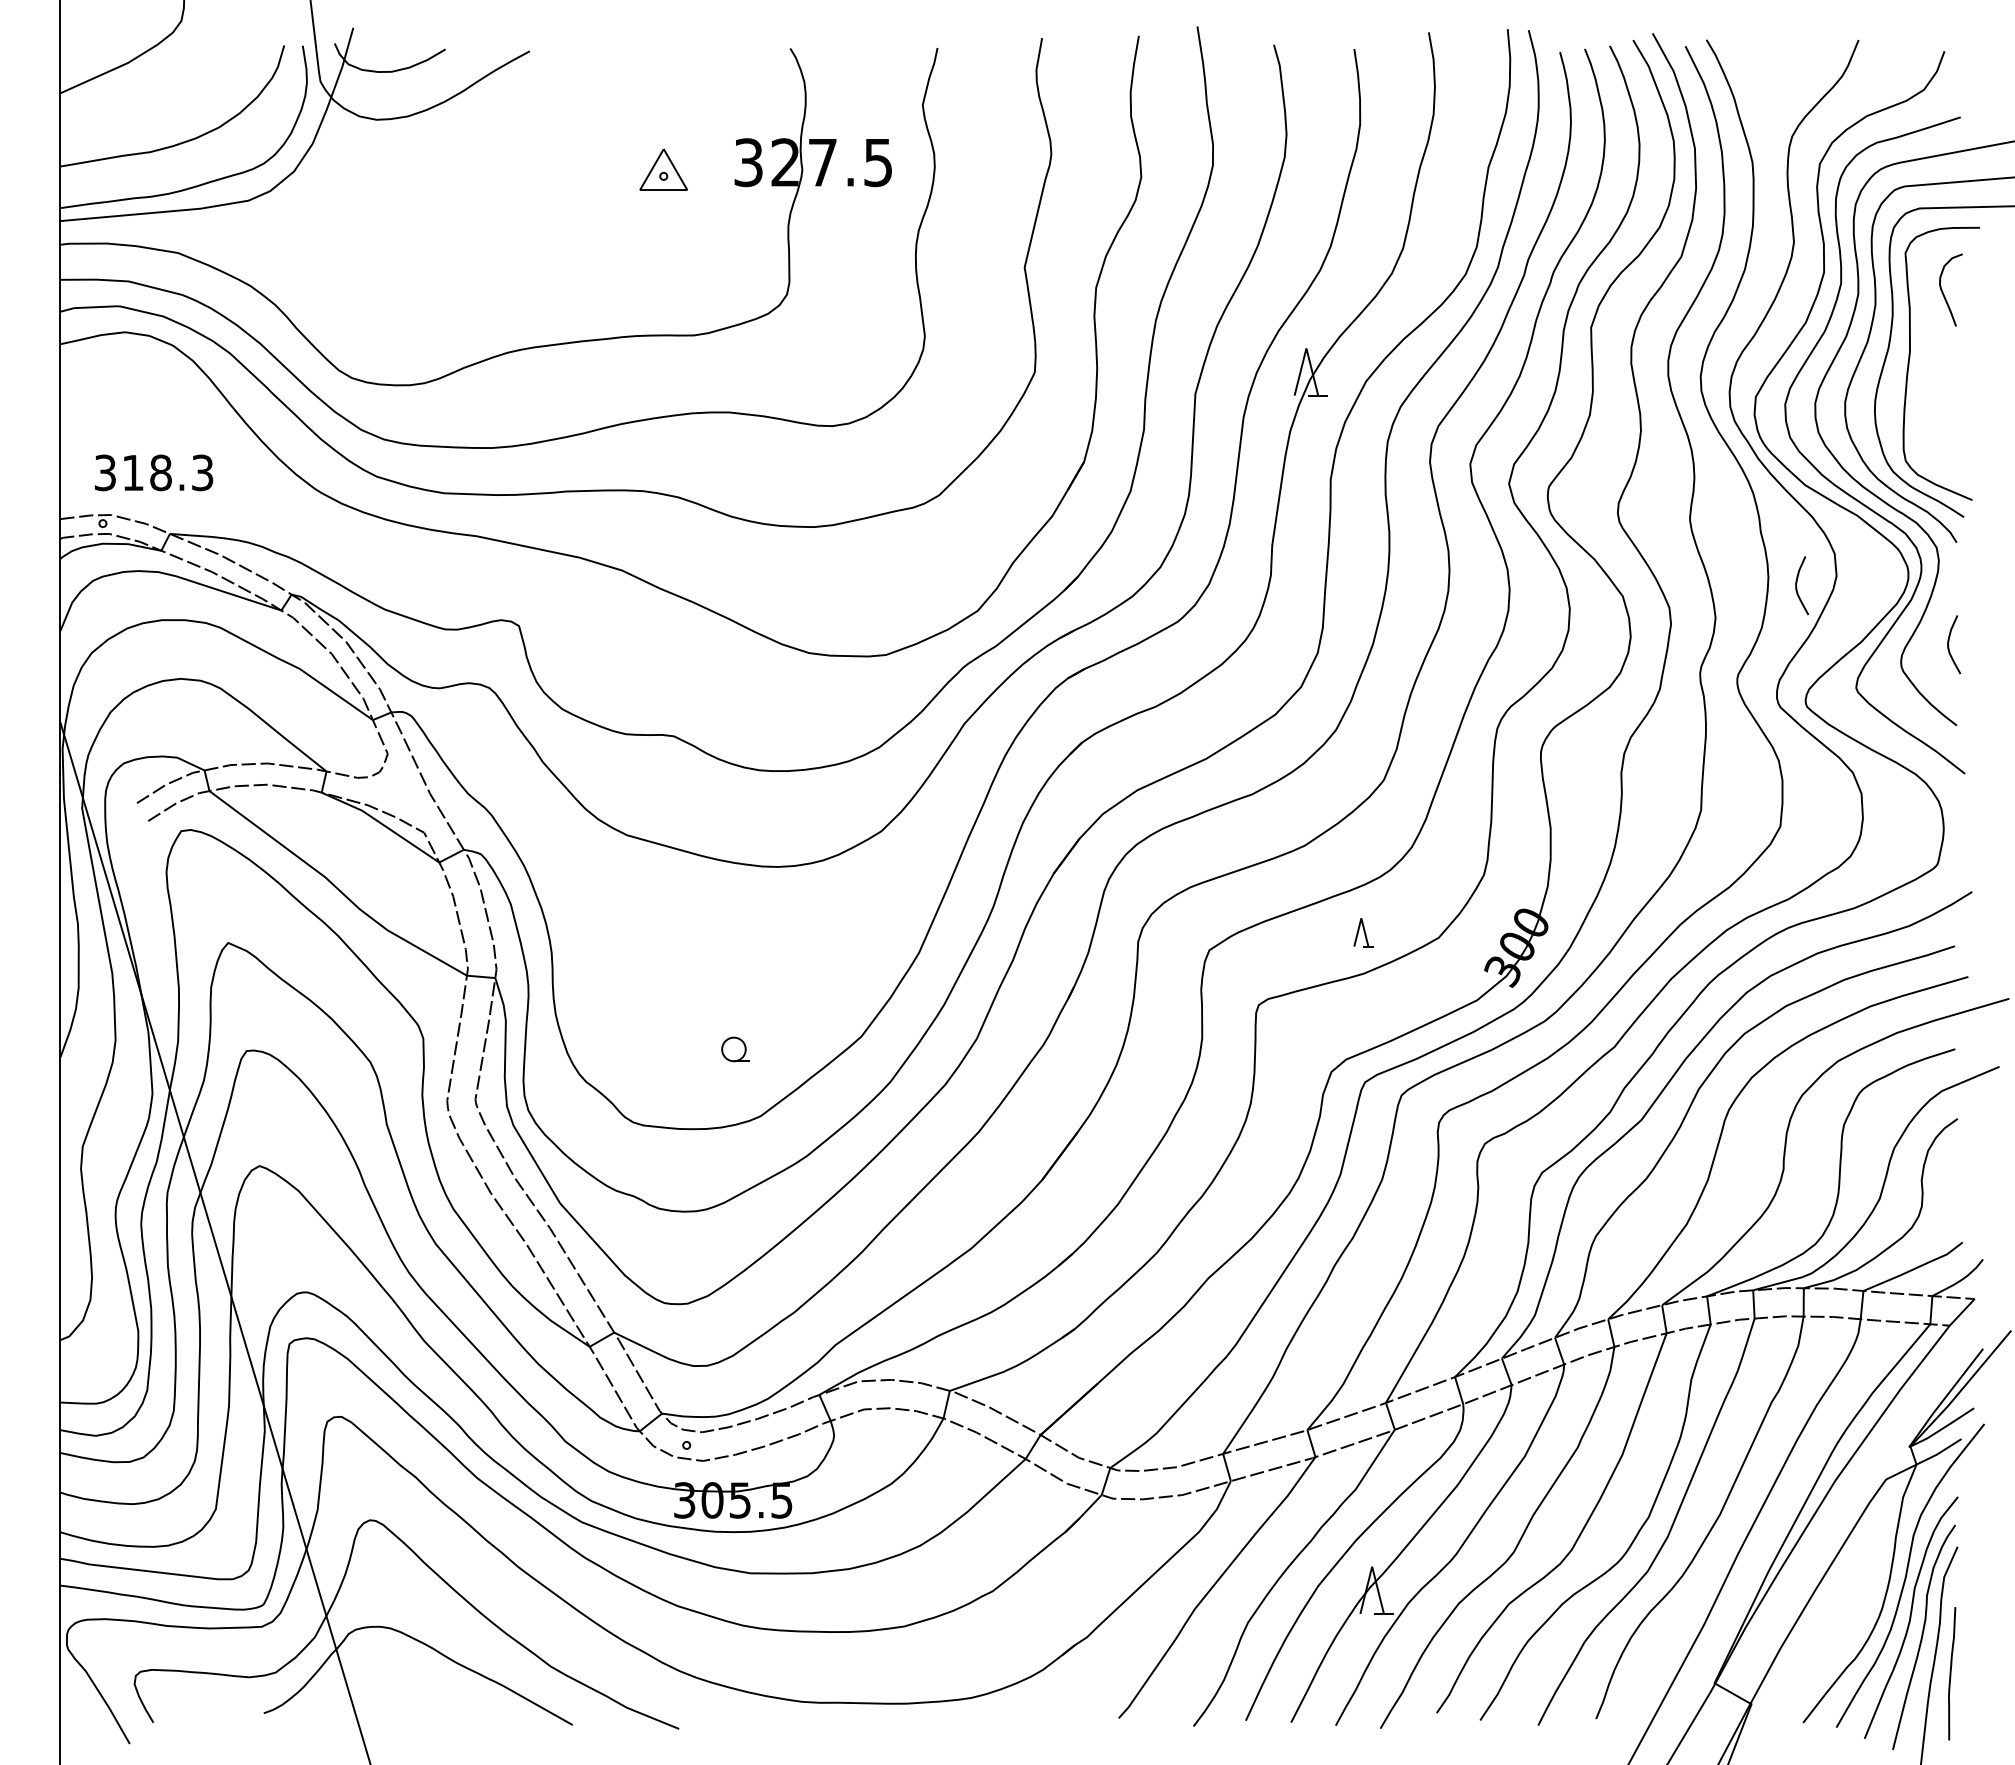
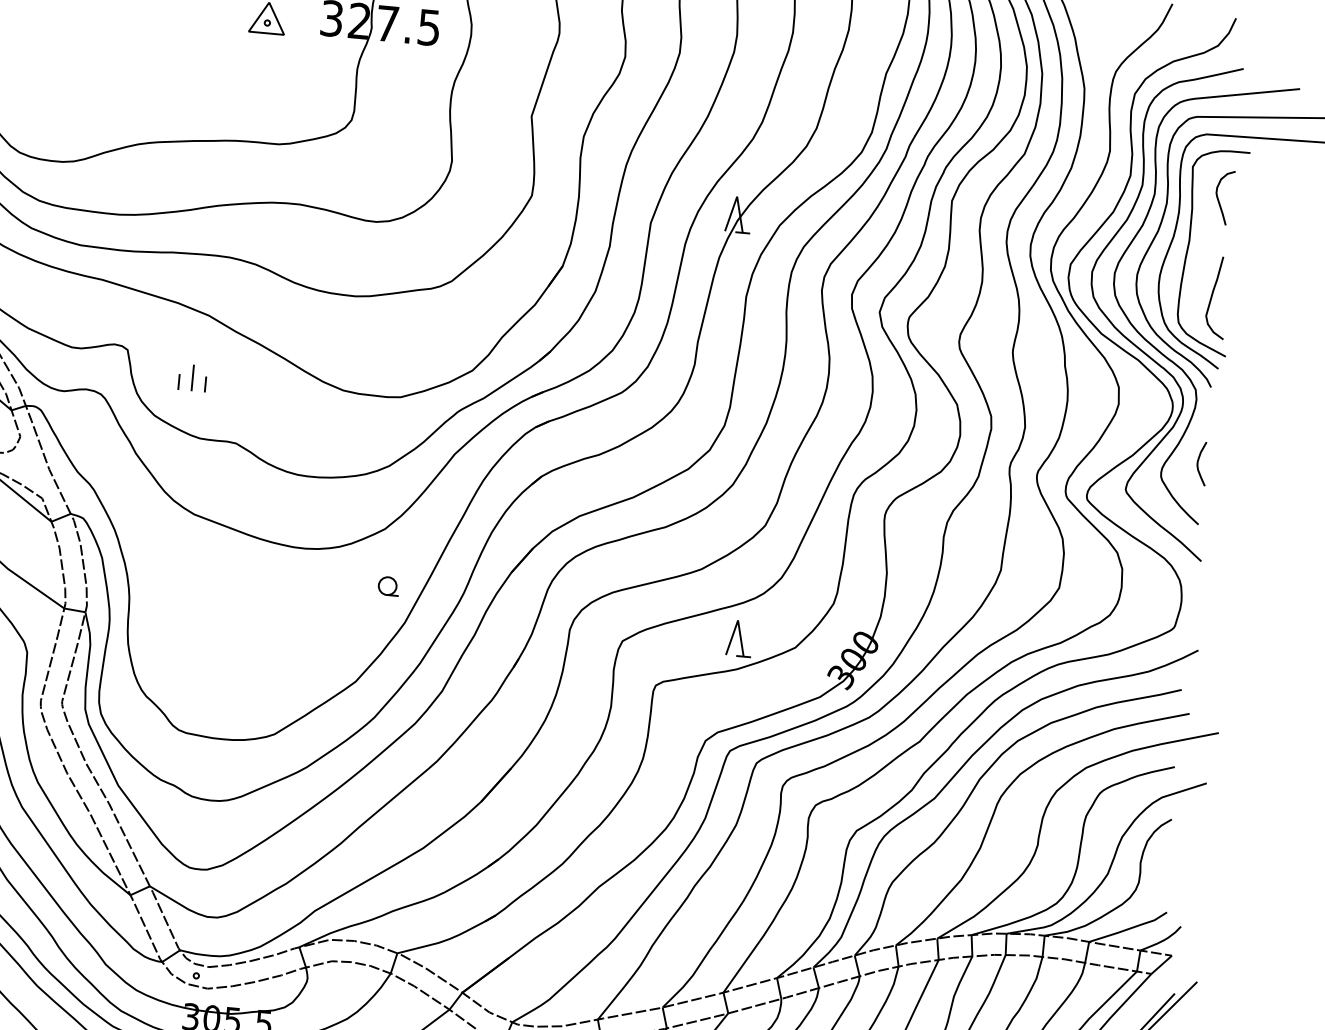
curve: (1947, 422) -> (1212, 296), added
curve: (1797, 583) -> (1088, 407), removed
part: (608, 654) -> (192, 377), added
part: (1363, 932) -> (739, 638), size x1.67
part: (735, 1049) -> (388, 586), moved

